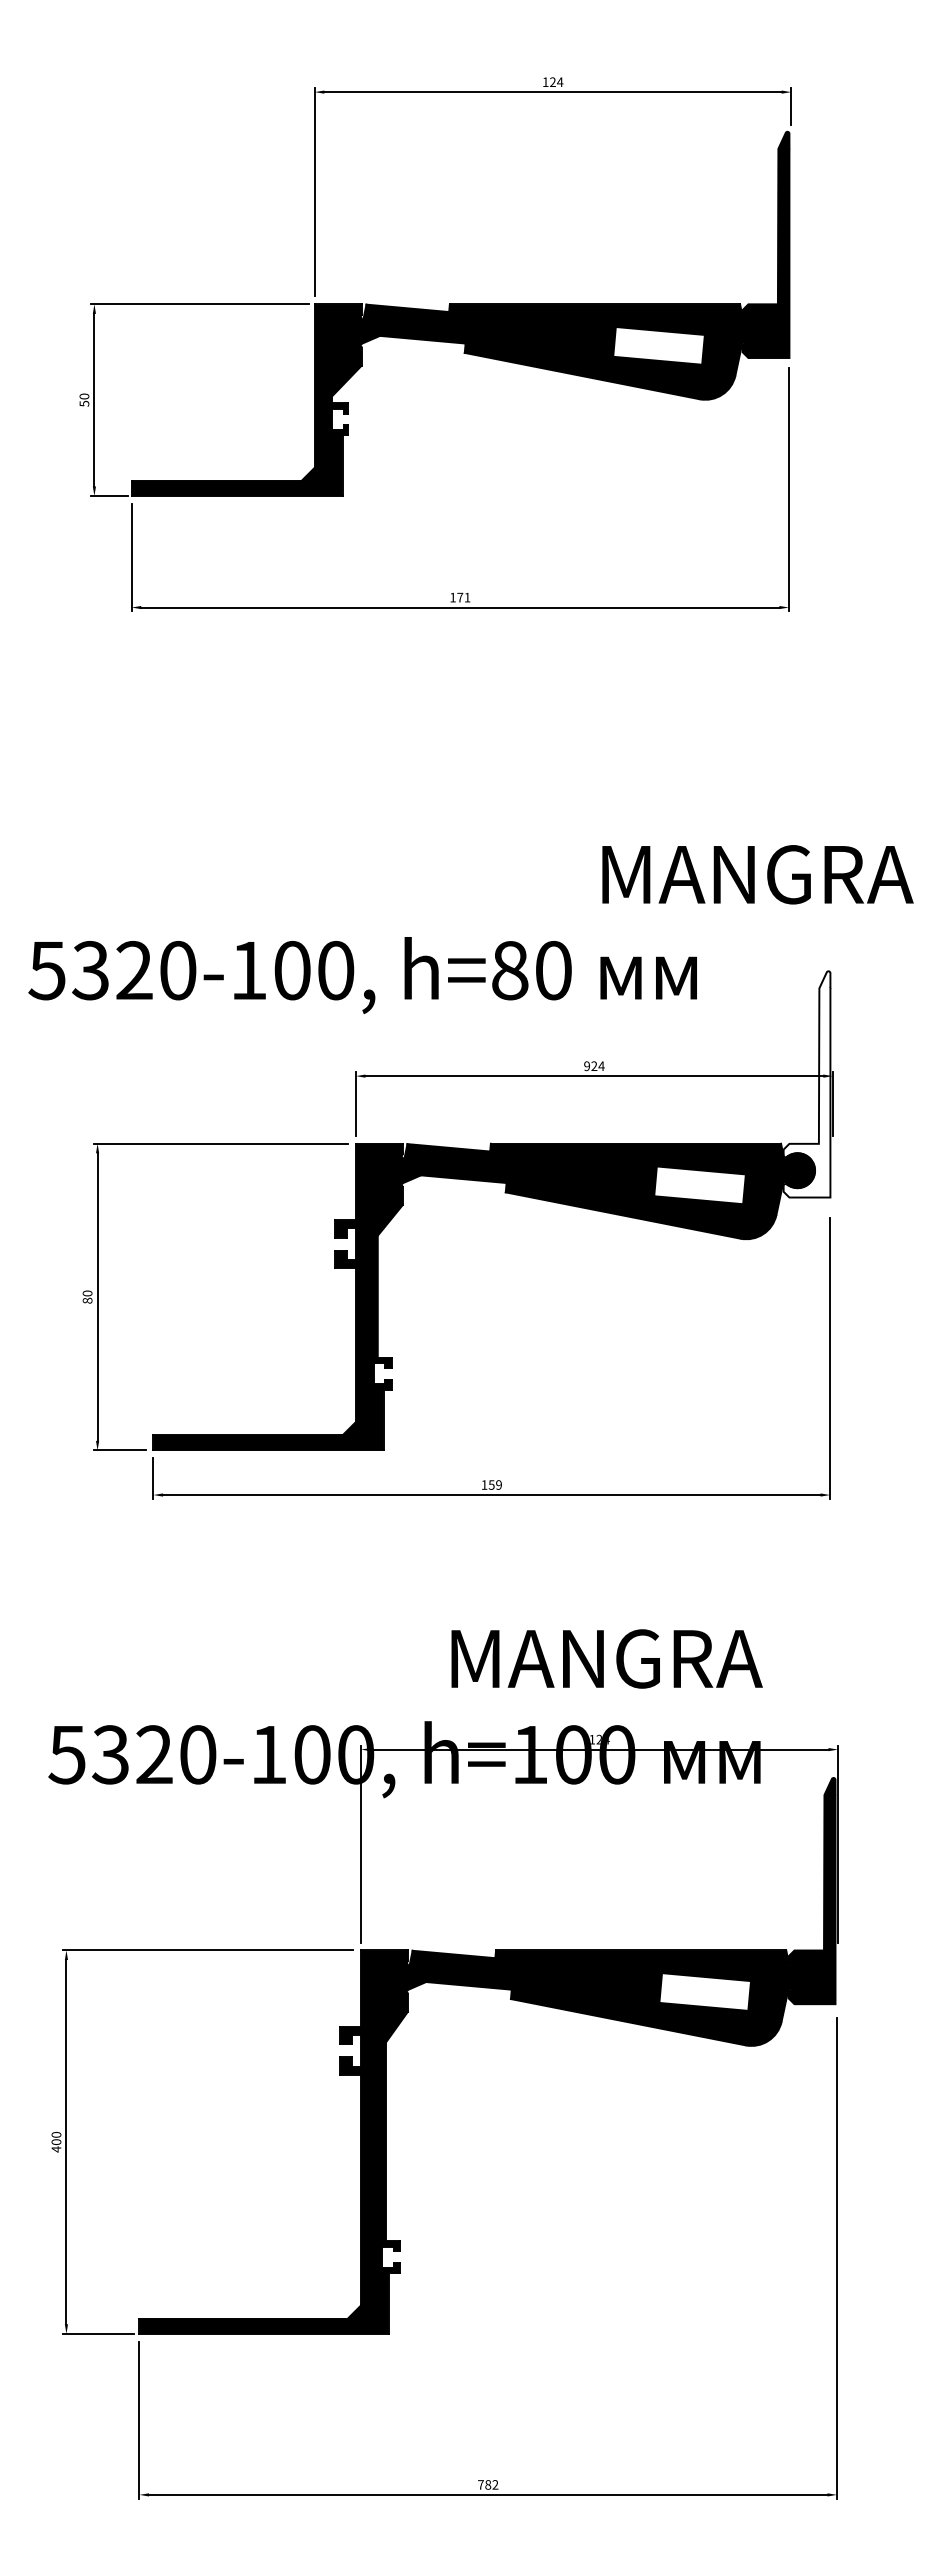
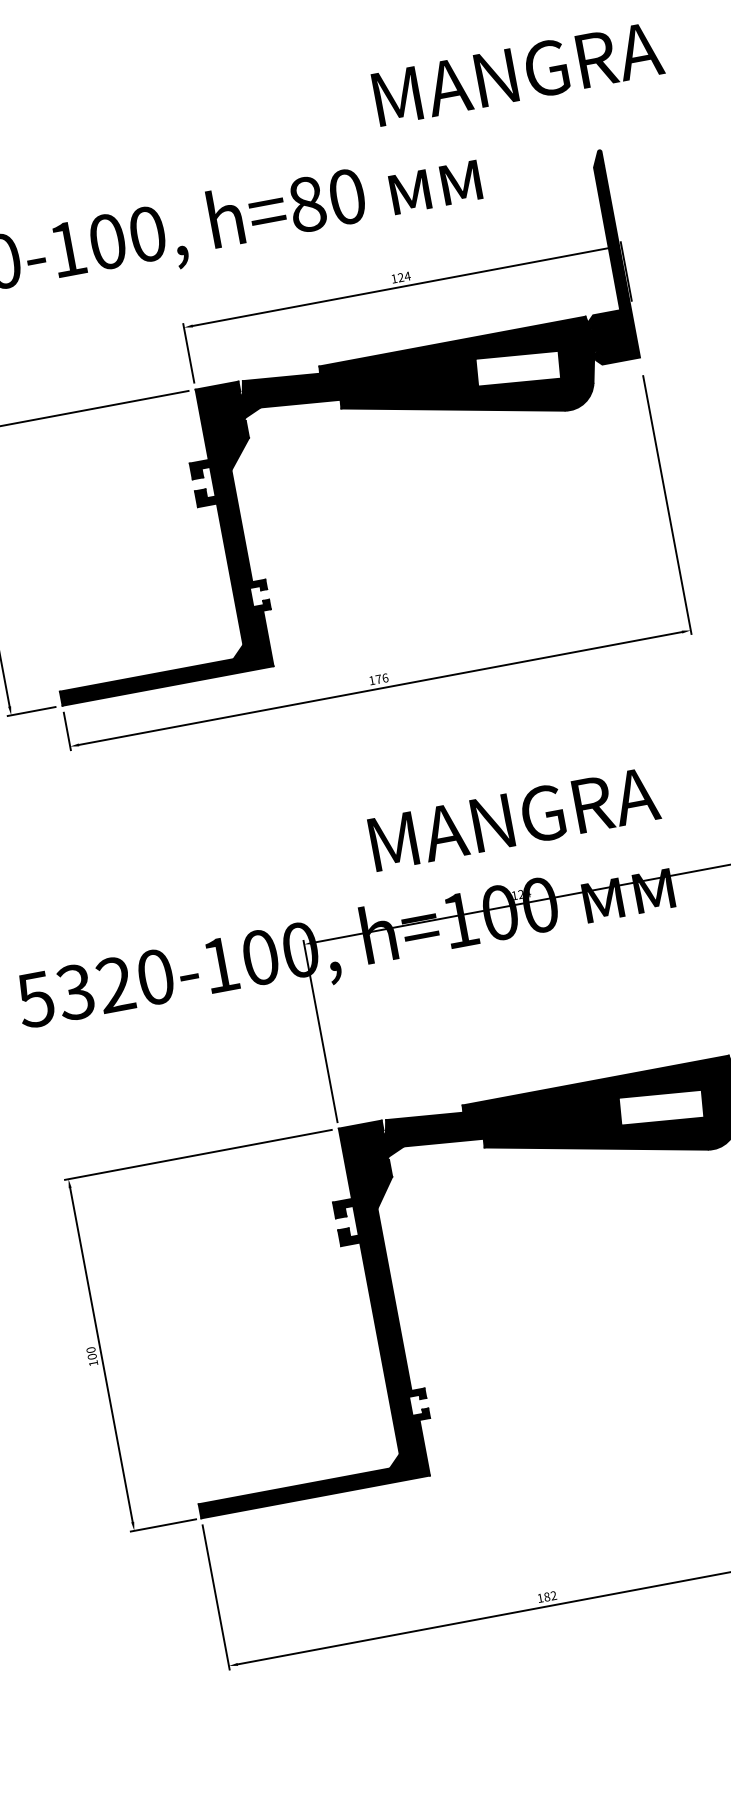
text: (586, 1066) -> (393, 279), 924 -> 124
fill: (806, 1084) -> (598, 257), added
text: (495, 1484) -> (382, 678), 159 -> 176
text: (56, 2149) -> (93, 1363), 400 -> 100
text: (480, 2484) -> (539, 1597), 782 -> 182

